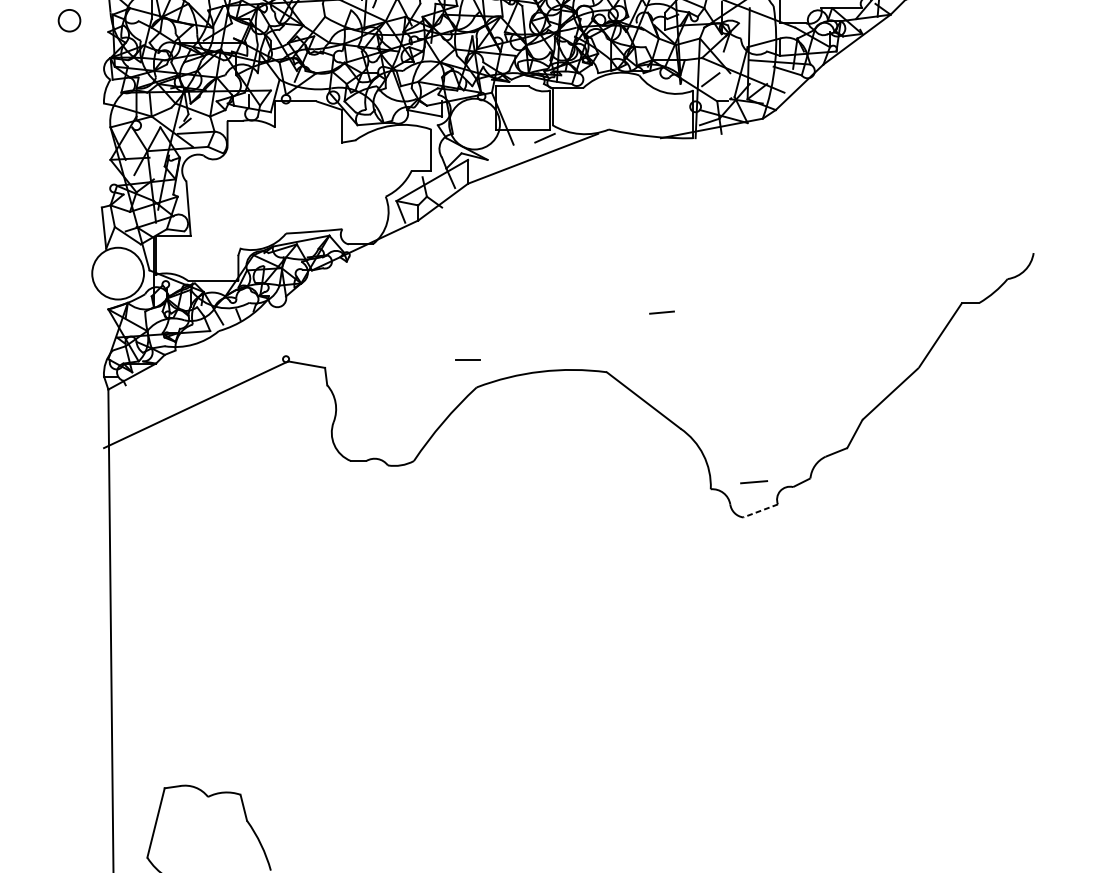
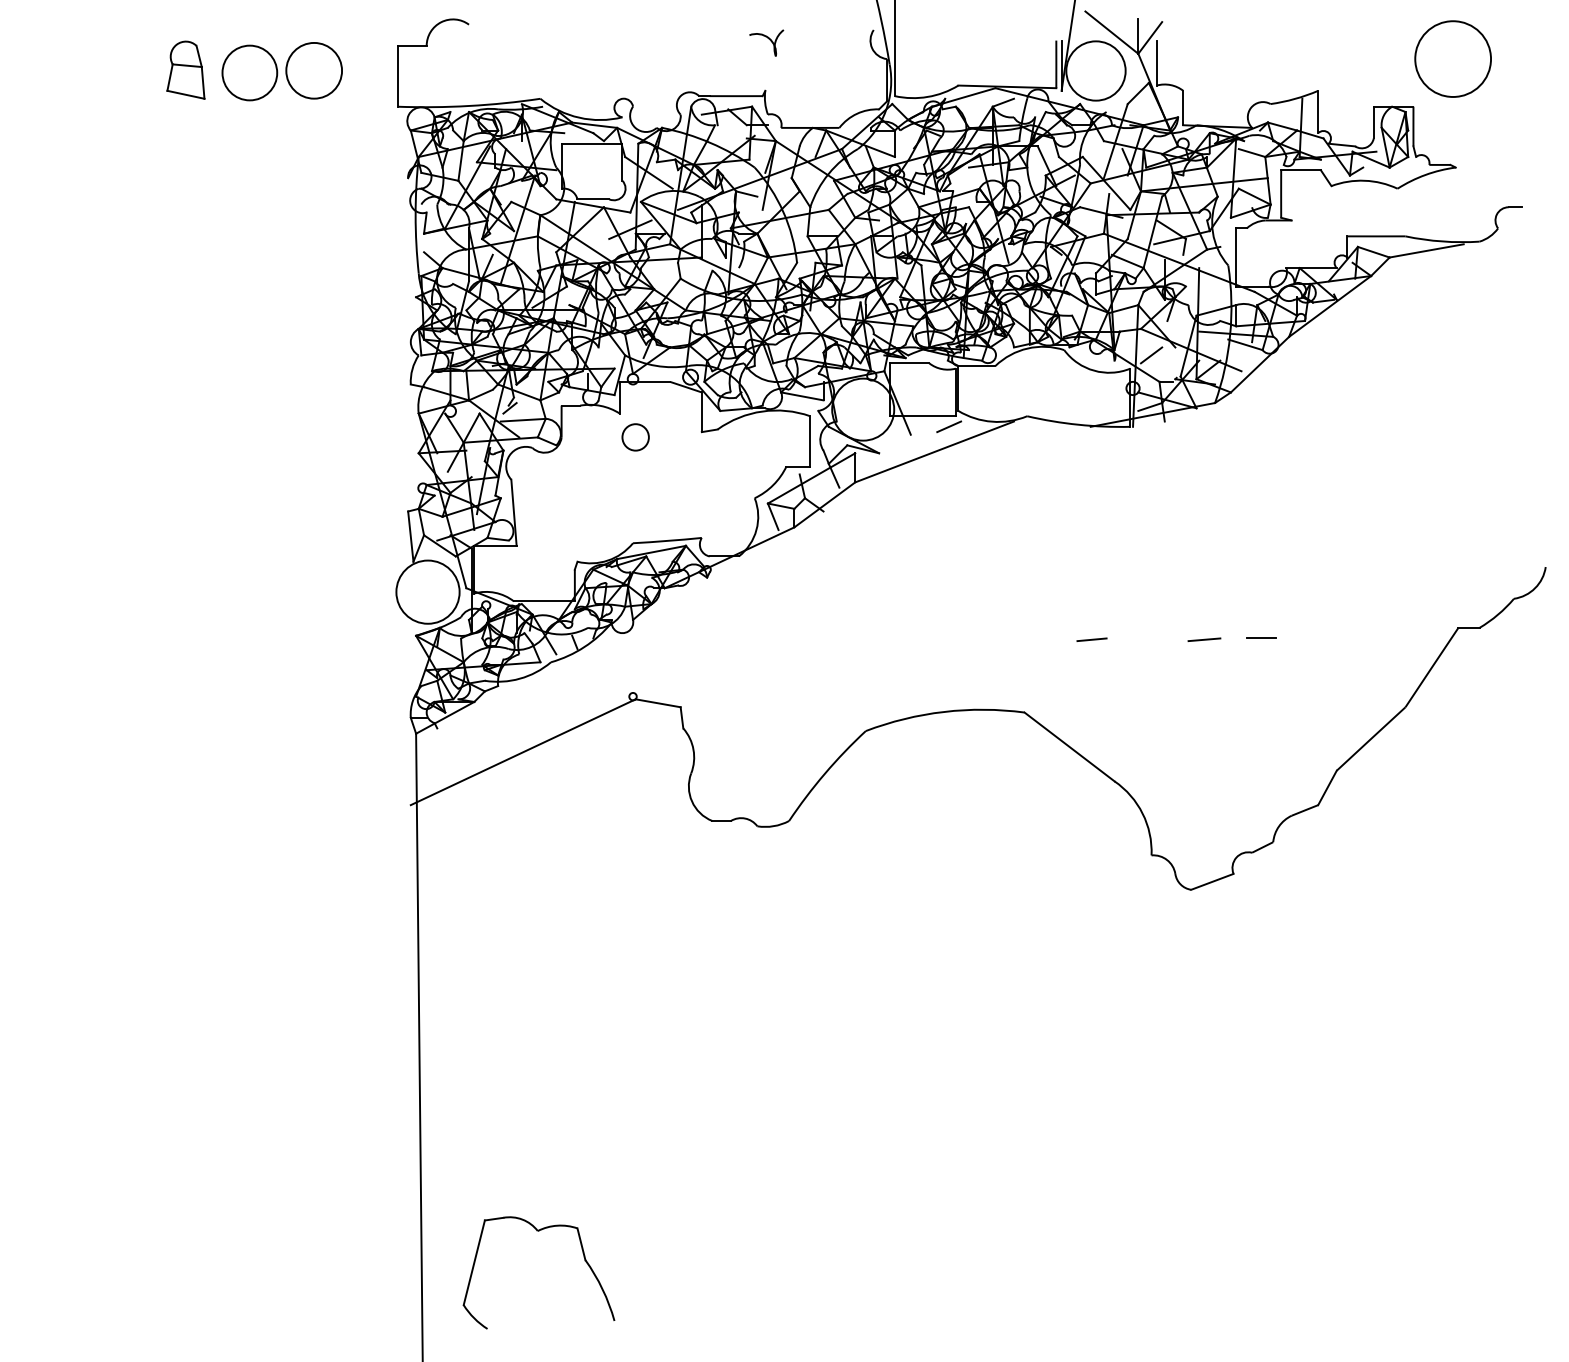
circle: (69, 20) -> (635, 437), moved
line: (468, 359) -> (1261, 637), moved
line: (754, 481) -> (1204, 639), moved
line: (760, 510) -> (1212, 881), dashed -> solid

